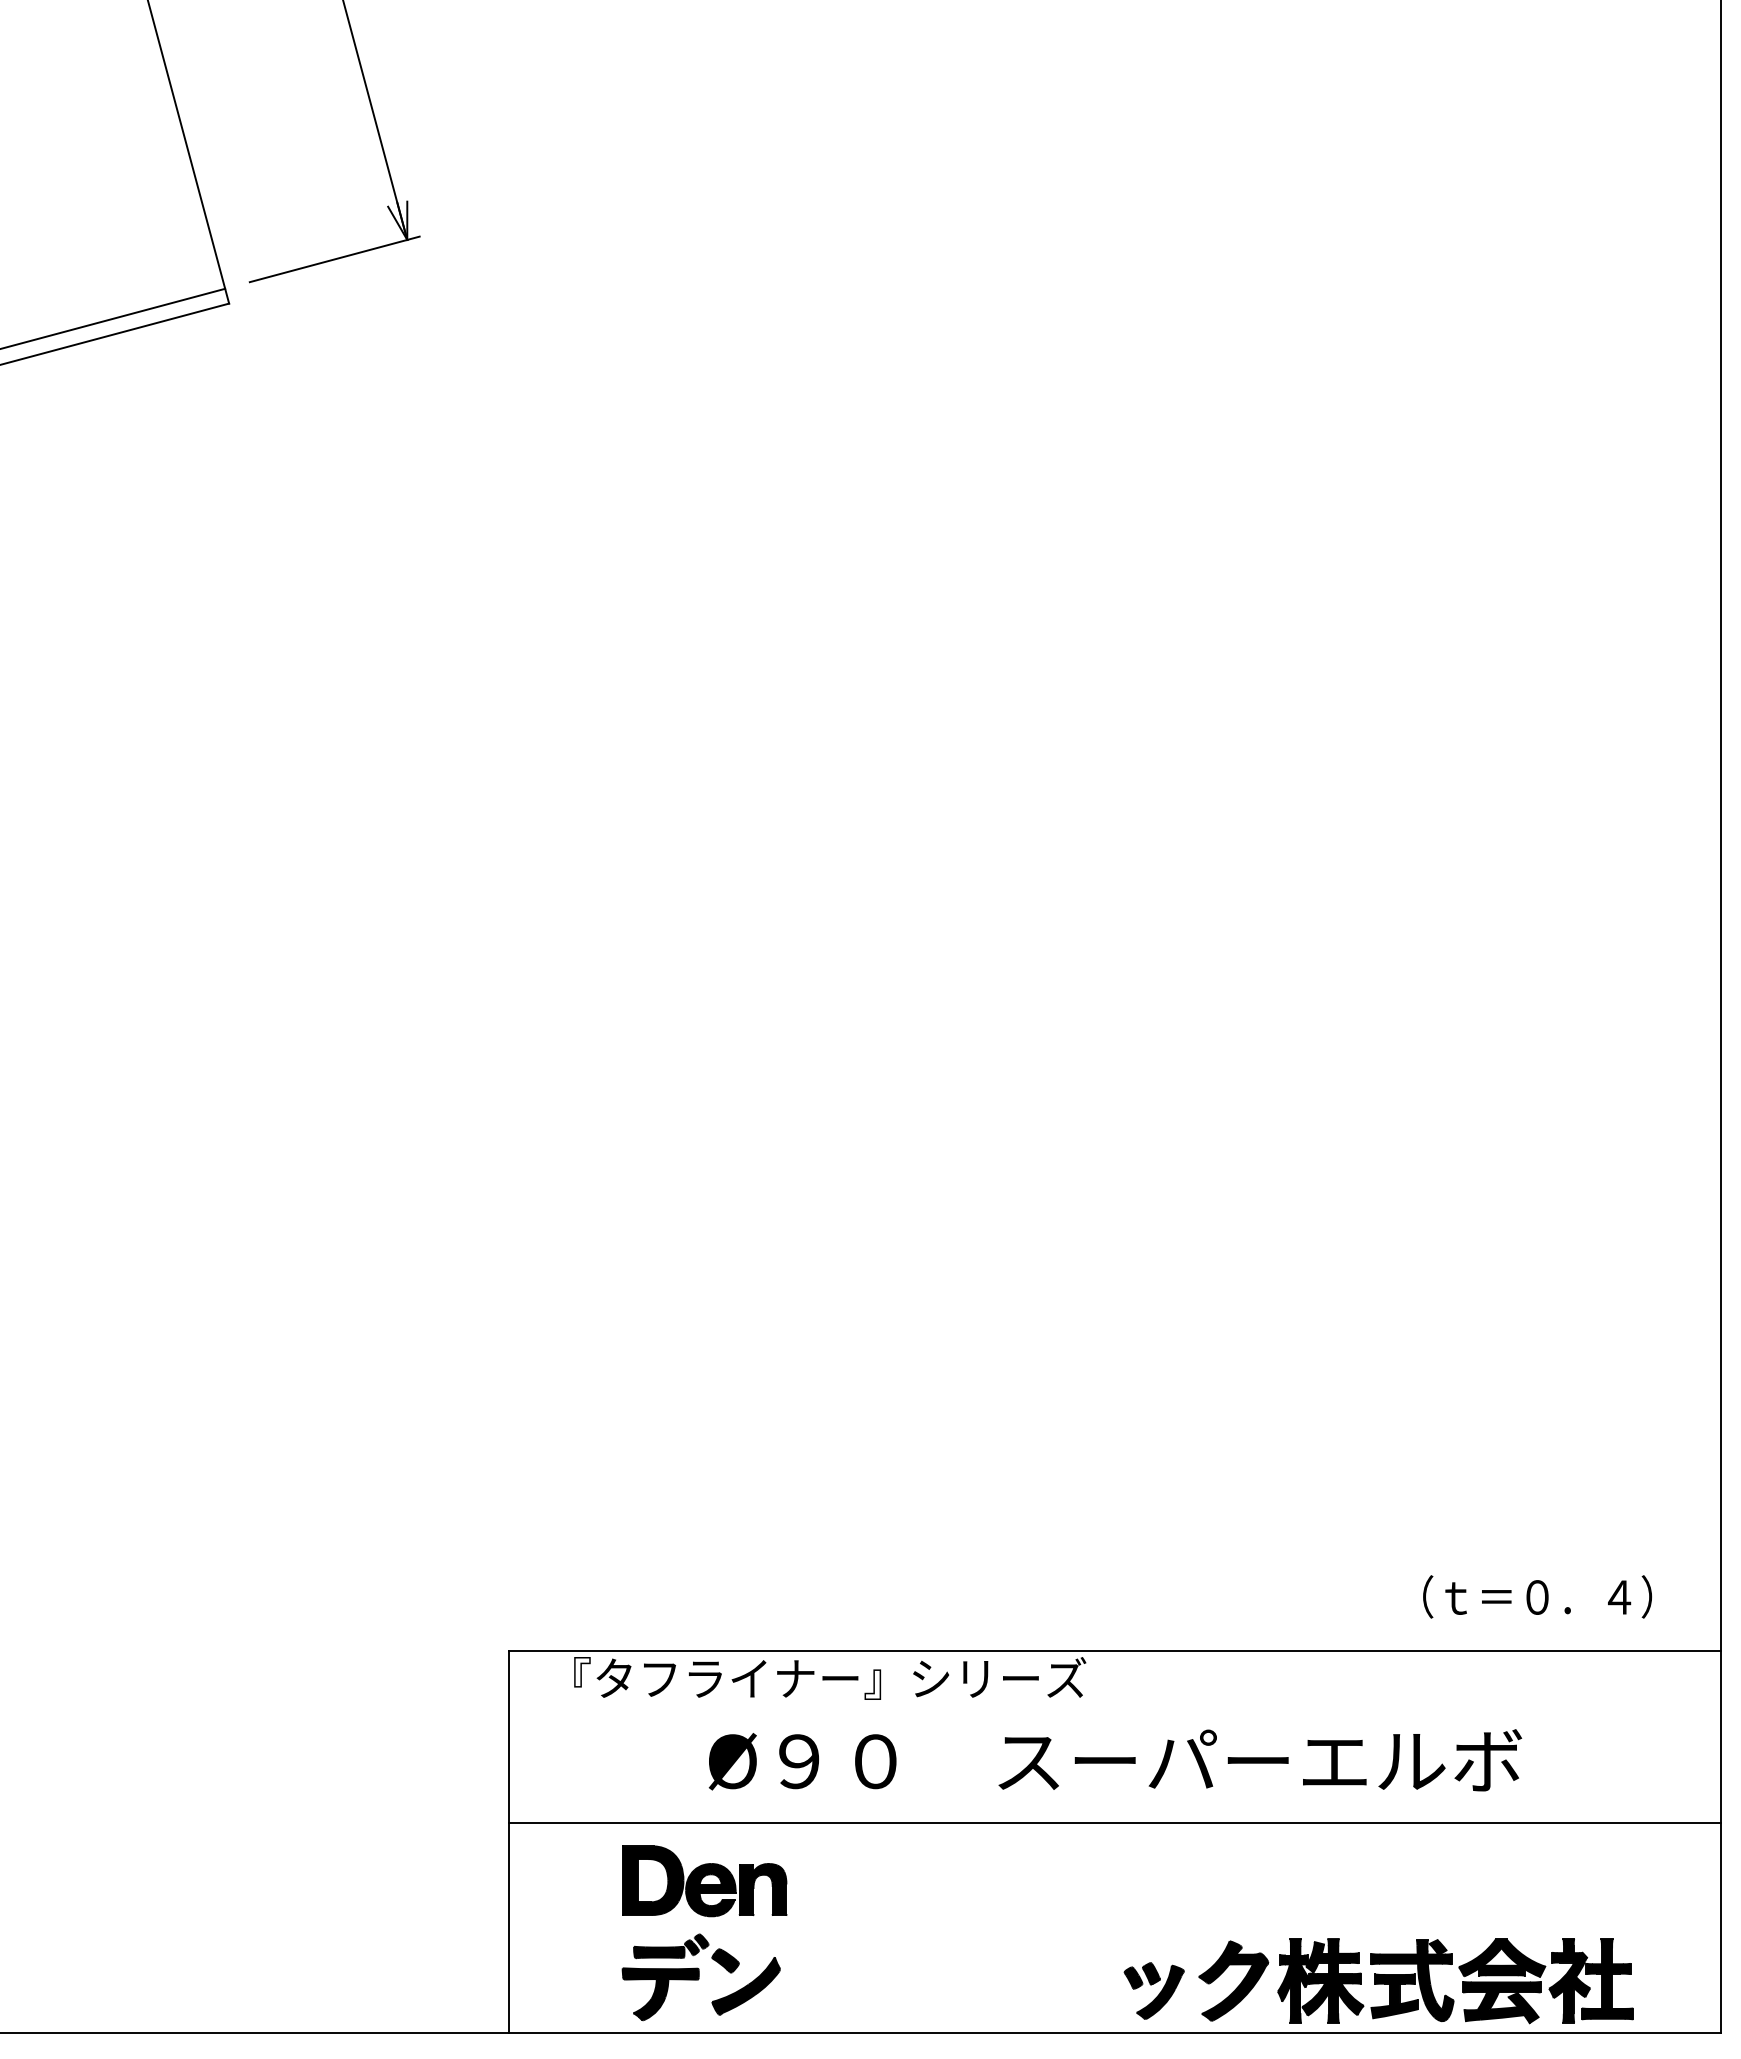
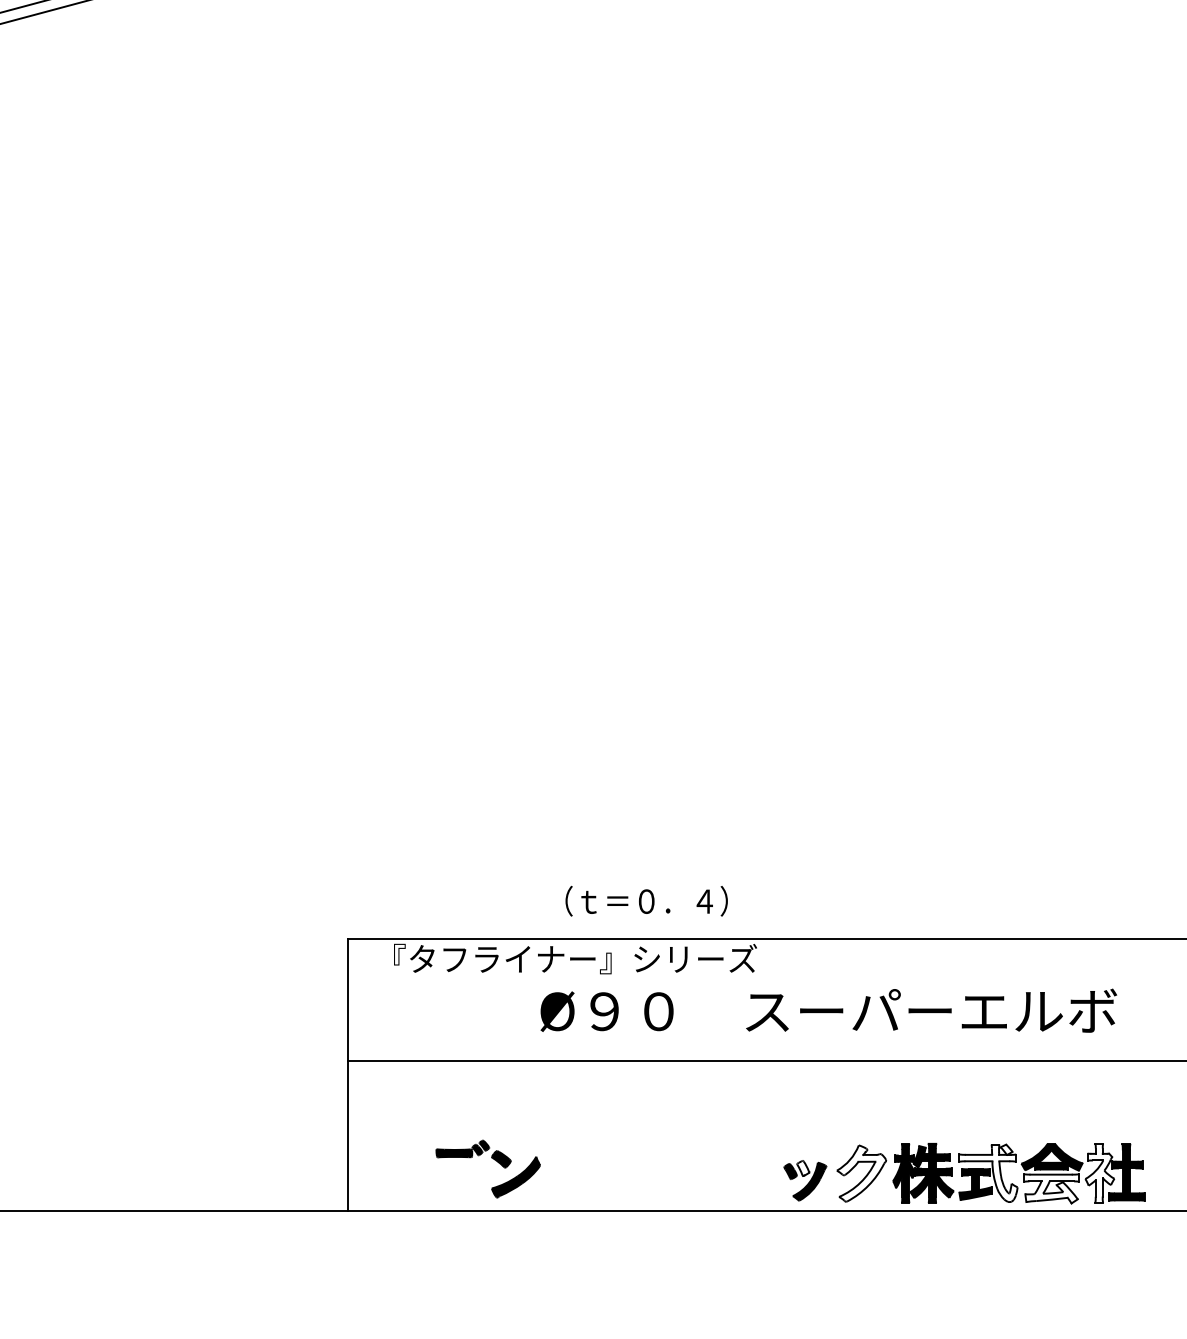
text: (1537, 1596) -> (646, 900), moved
text: (1115, 1760) -> (828, 1010), moved
part: (704, 1881) -> (486, 1103), removed
fill: (1150, 1973) -> (802, 1168), removed
fill: (1233, 1980) -> (861, 1173), removed
fill: (1412, 1980) -> (988, 1173), removed
fill: (1569, 1980) -> (1099, 1173), removed
part: (660, 1994) -> (455, 1183), removed
fill: (1501, 2002) -> (1051, 1188), removed

